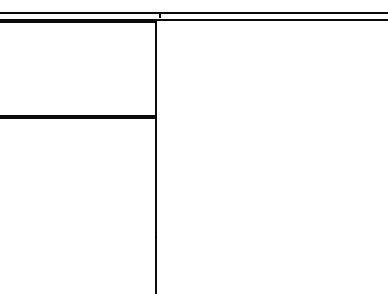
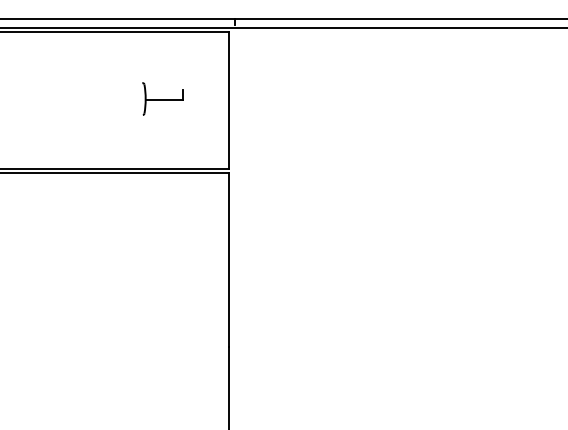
part: (111, 67) -> (163, 98), added

